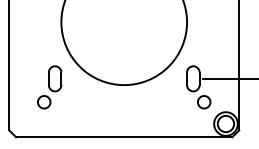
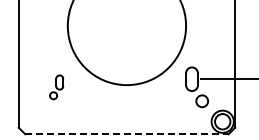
part: (49, 87) -> (56, 87), size x0.6
line: (123, 137) -> (126, 134), solid -> dashed

